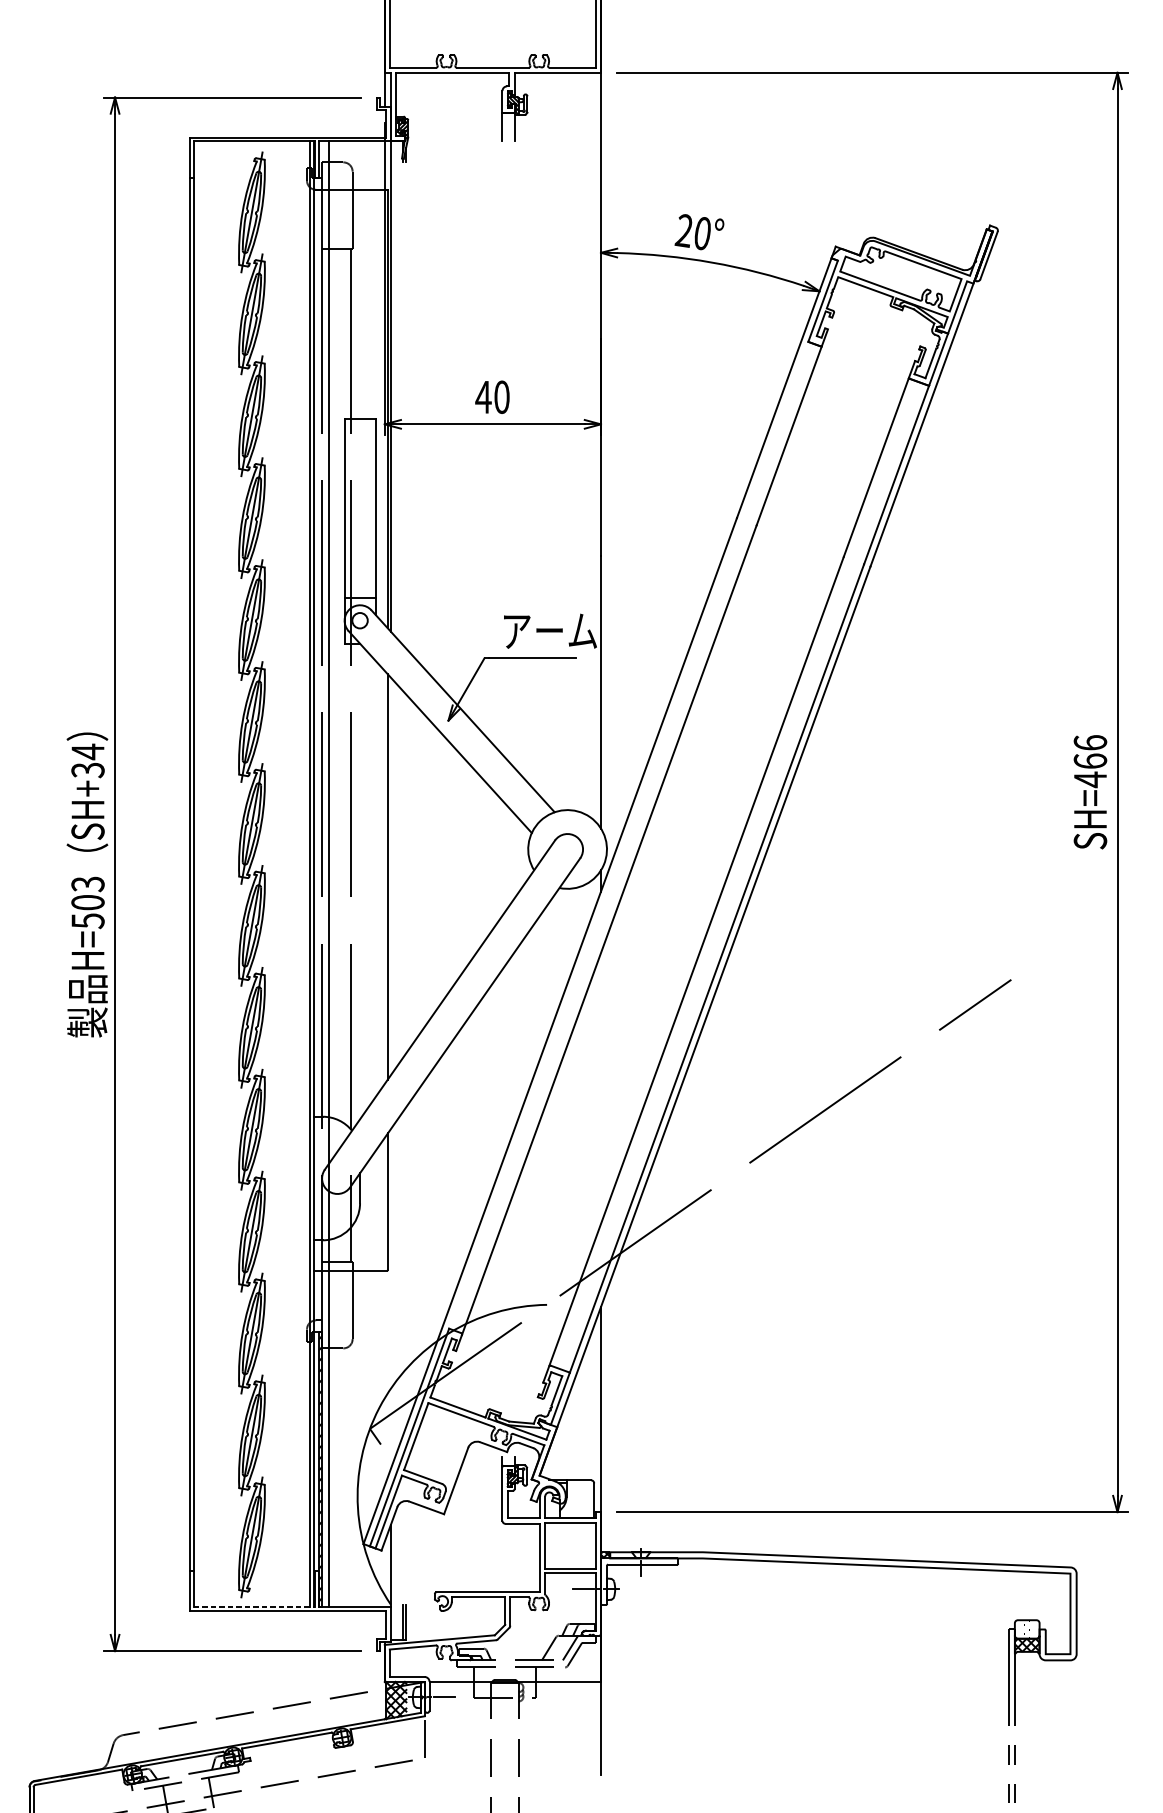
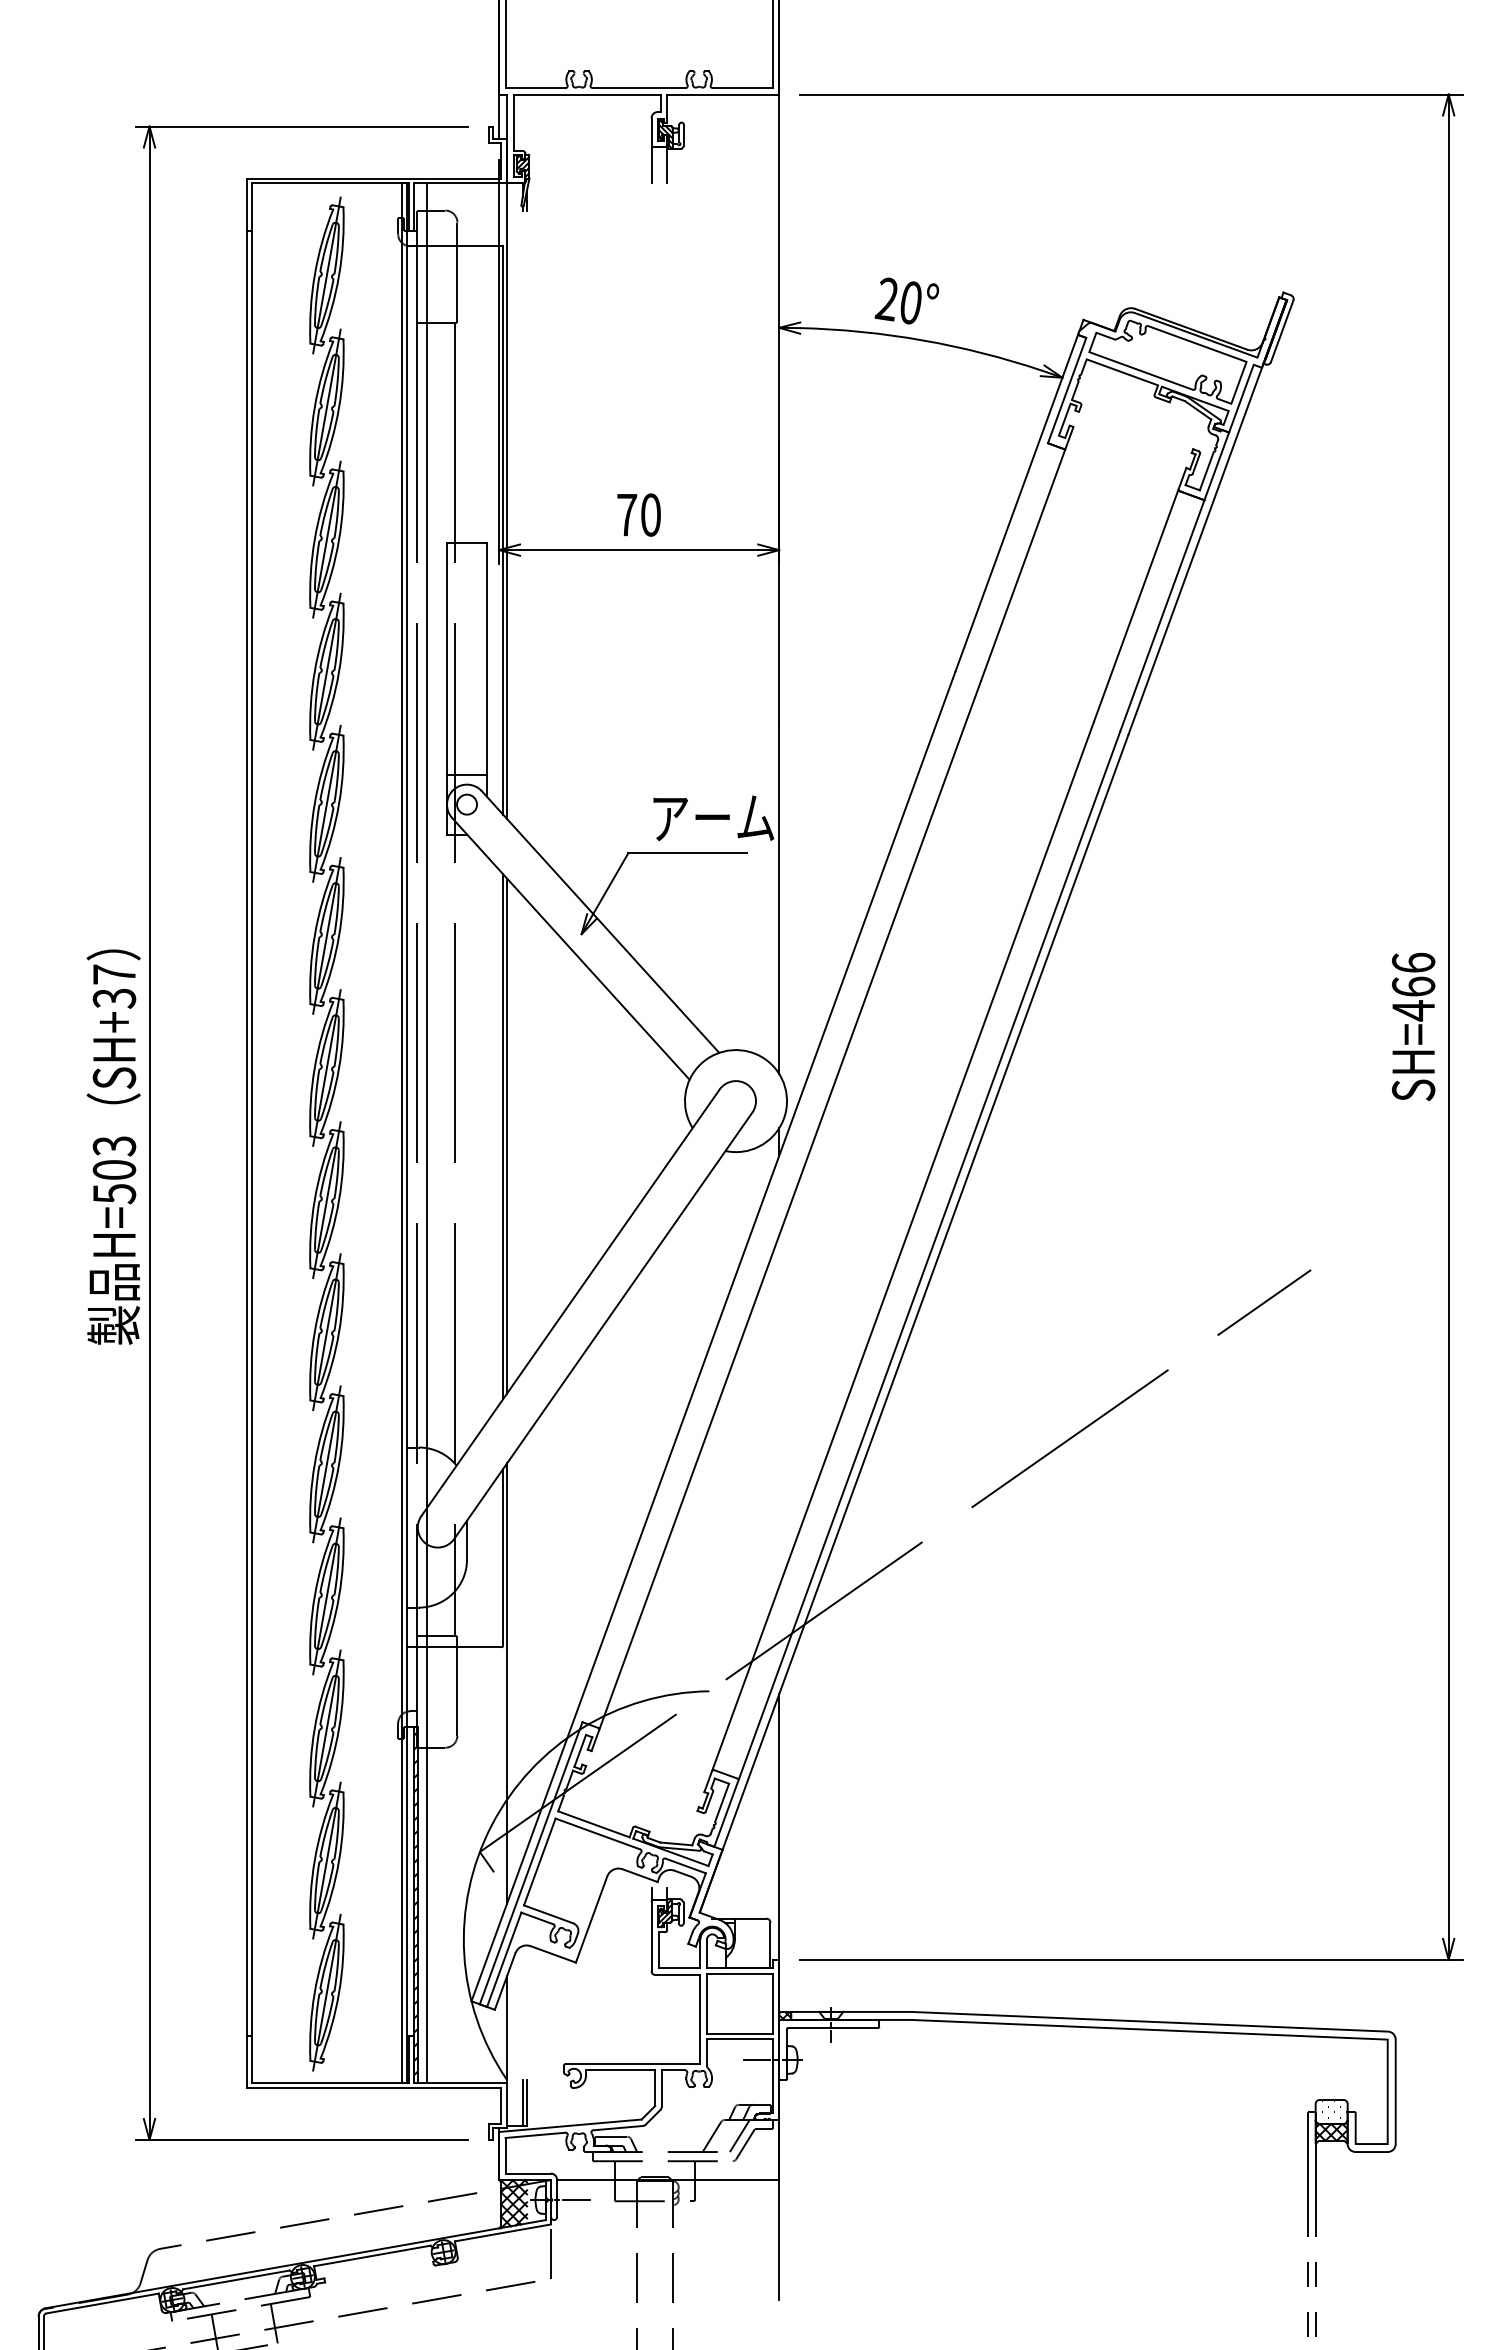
text: (483, 397) -> (626, 515), 40 -> 70
text: (88, 751) -> (114, 974), SH+34 -> SH+37
line: (391, 876) -> (507, 1135), added
line: (391, 1298) -> (507, 1683), added
line: (254, 1607) -> (330, 2083), dashed -> solid

